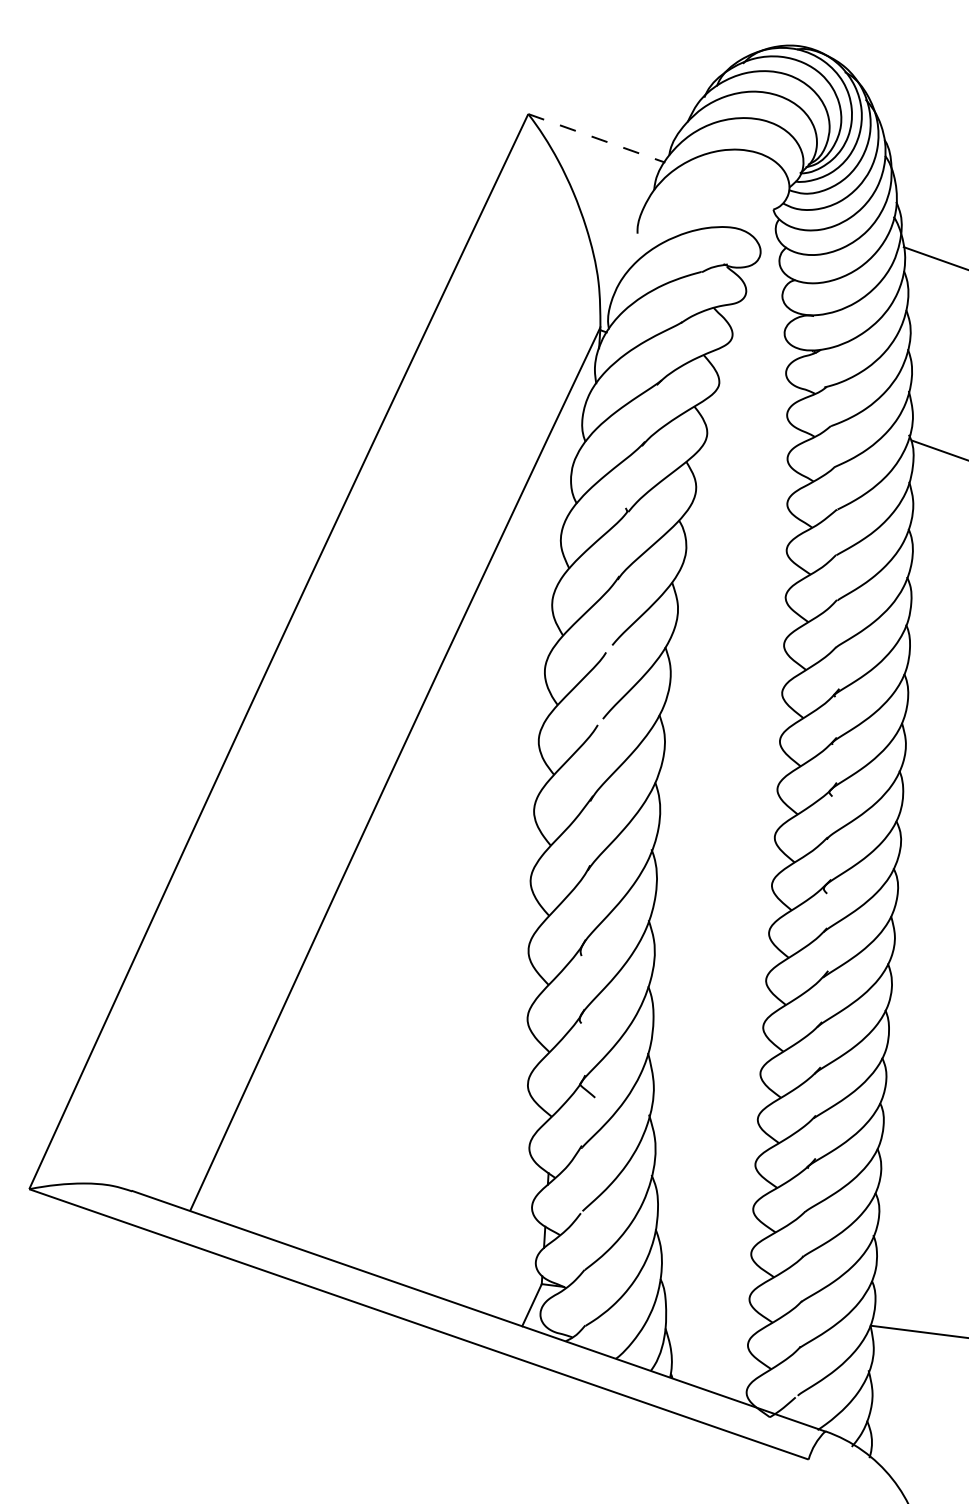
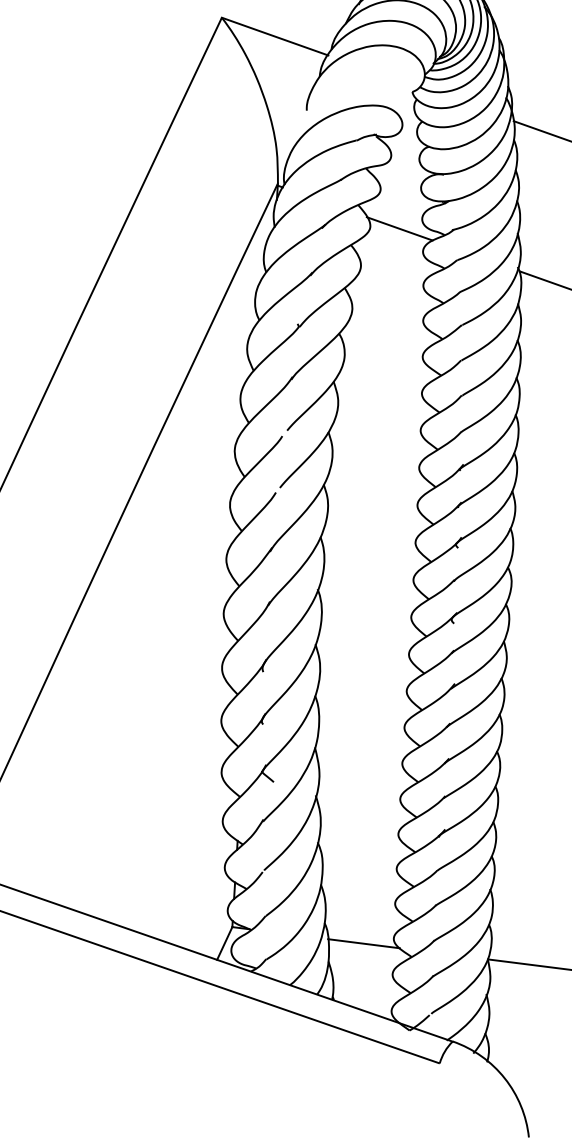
line: (596, 138) -> (274, 36), dashed -> solid
line: (756, 385) -> (399, 228), added
line: (711, 1305) -> (364, 943), added

